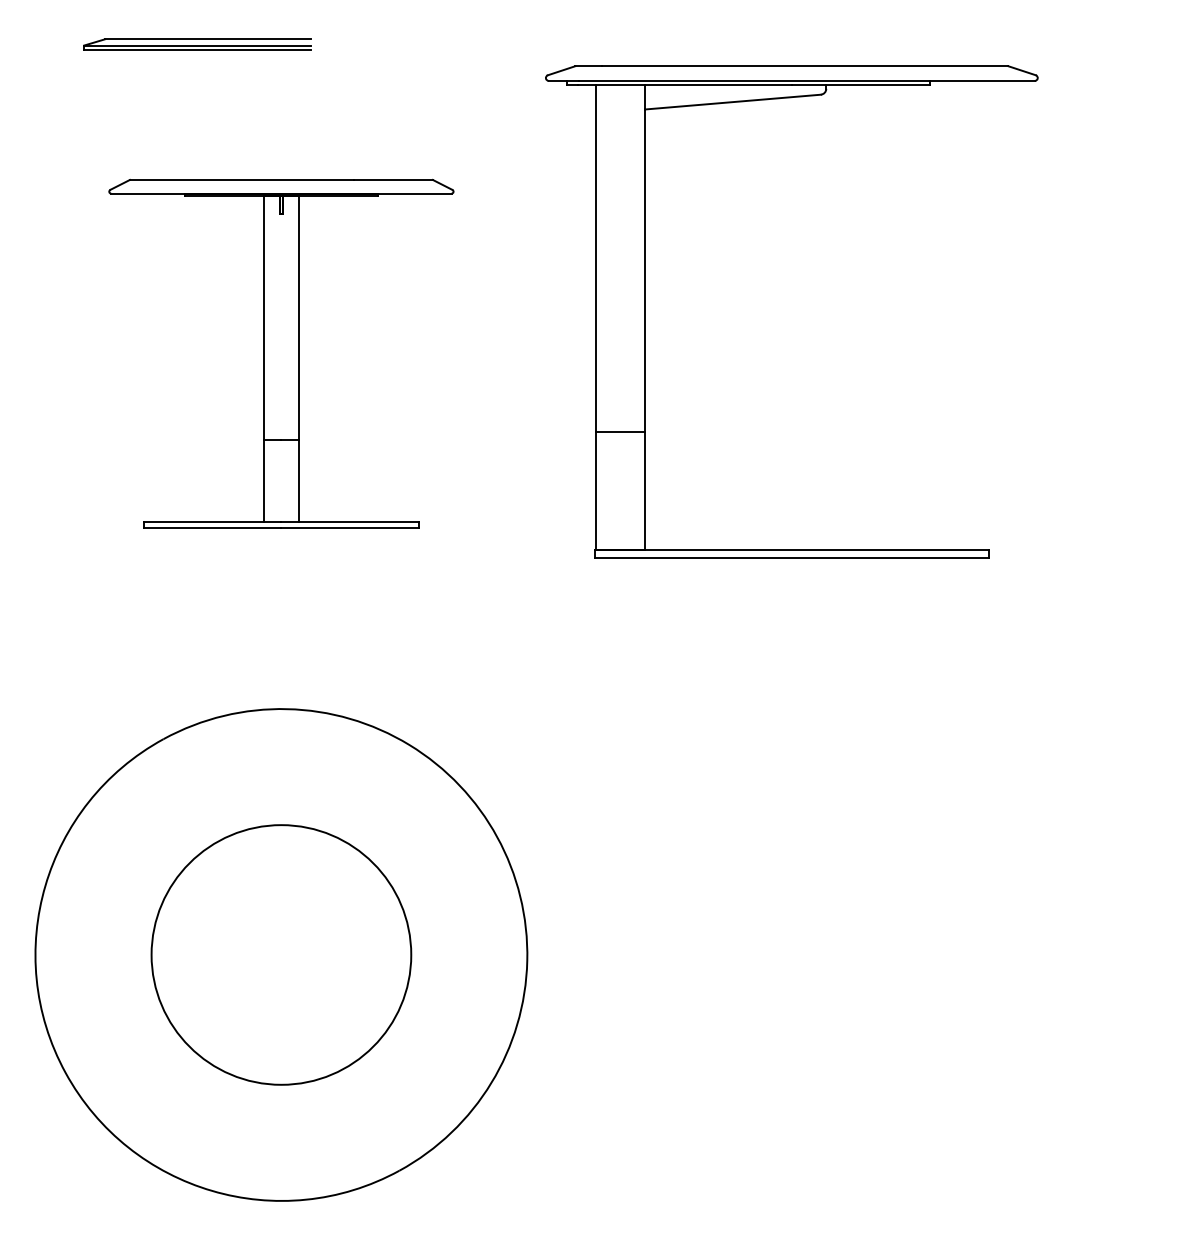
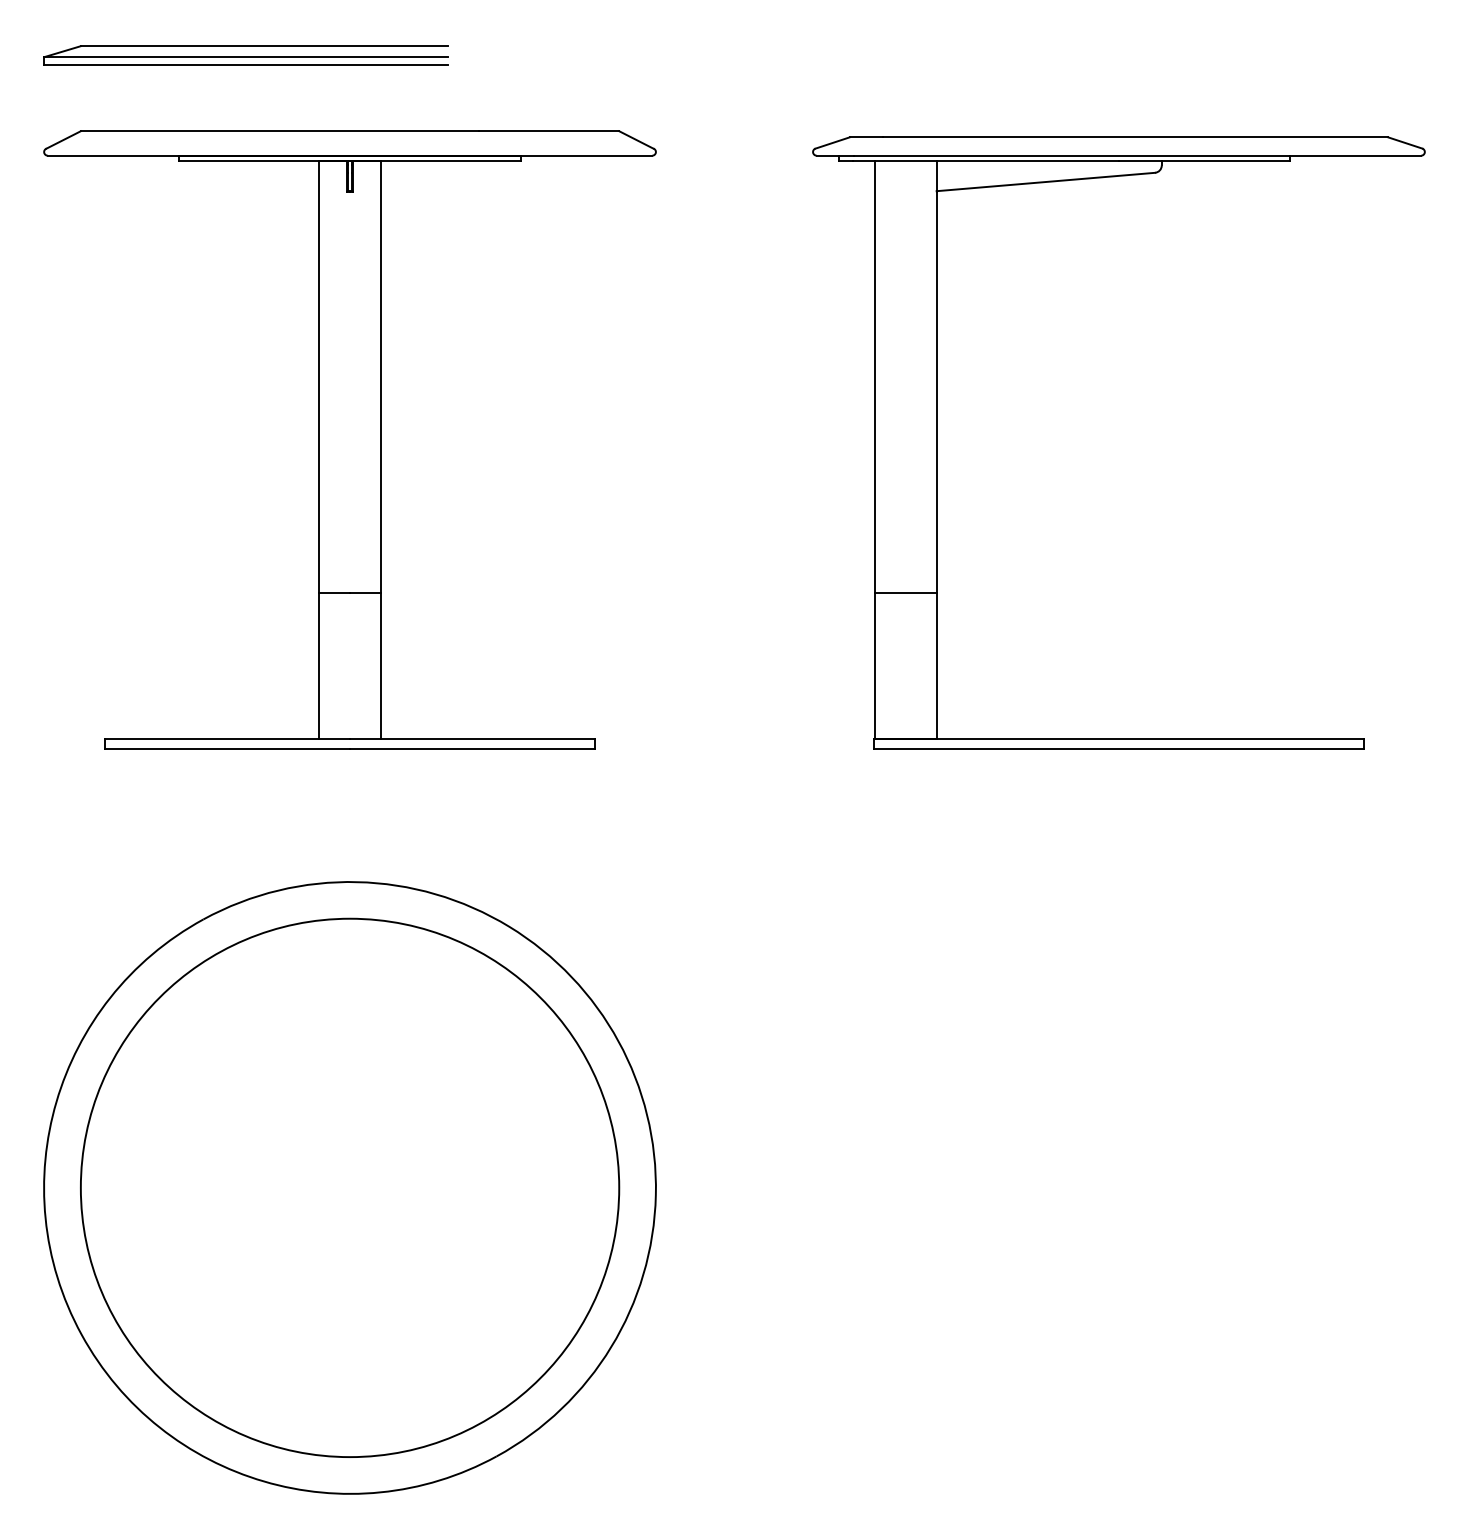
part: (197, 44) -> (245, 55), size x1.43
part: (645, 311) -> (937, 442), moved
part: (280, 353) -> (349, 439), size x1.43
circle: (280, 954) -> (349, 1187), size x1.67

